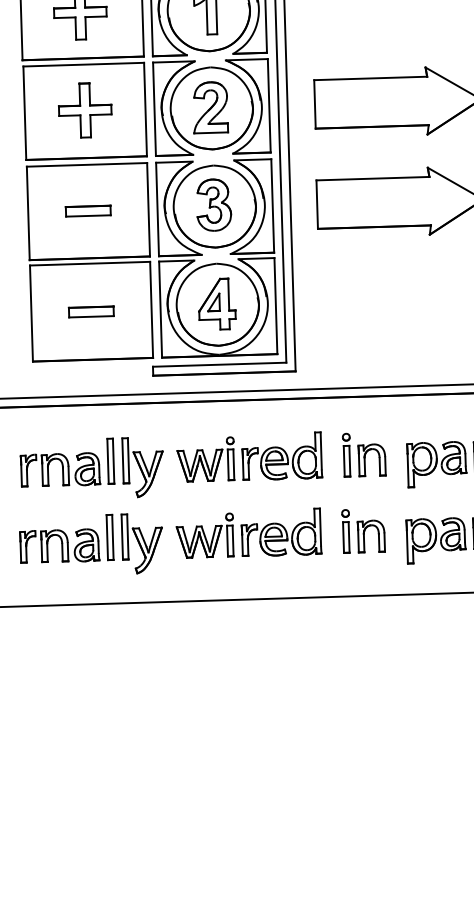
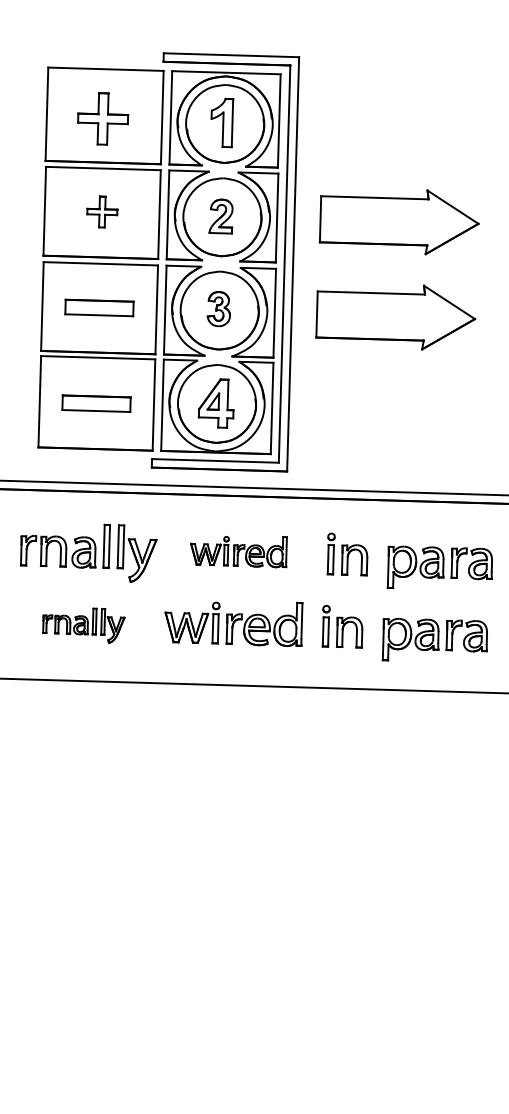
part: (209, 107) -> (220, 216), size x0.7
part: (85, 109) -> (102, 211), size x0.6
part: (213, 204) -> (218, 308), size x0.7
part: (88, 210) -> (99, 307), size x1.6
part: (91, 311) -> (96, 403), size x1.6
part: (249, 458) -> (238, 551), size x0.7
part: (91, 545) -> (83, 625), size x0.6

